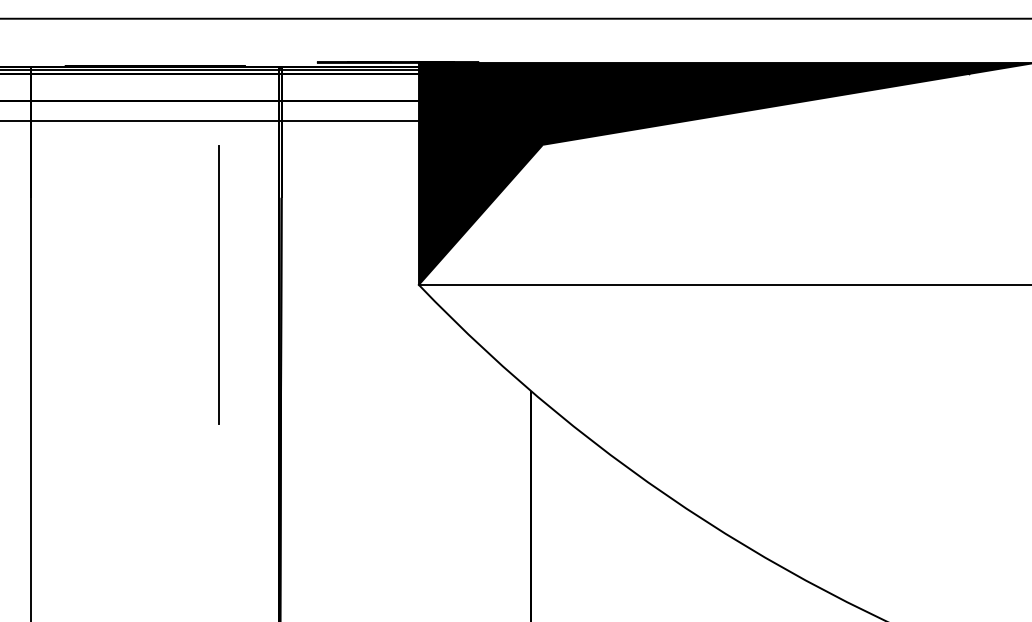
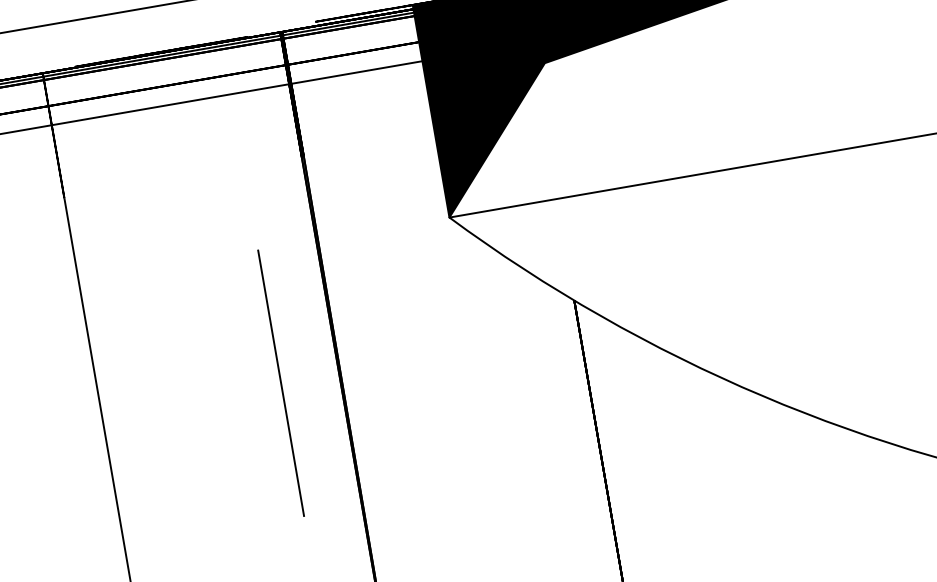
line: (218, 284) -> (280, 383), moved

